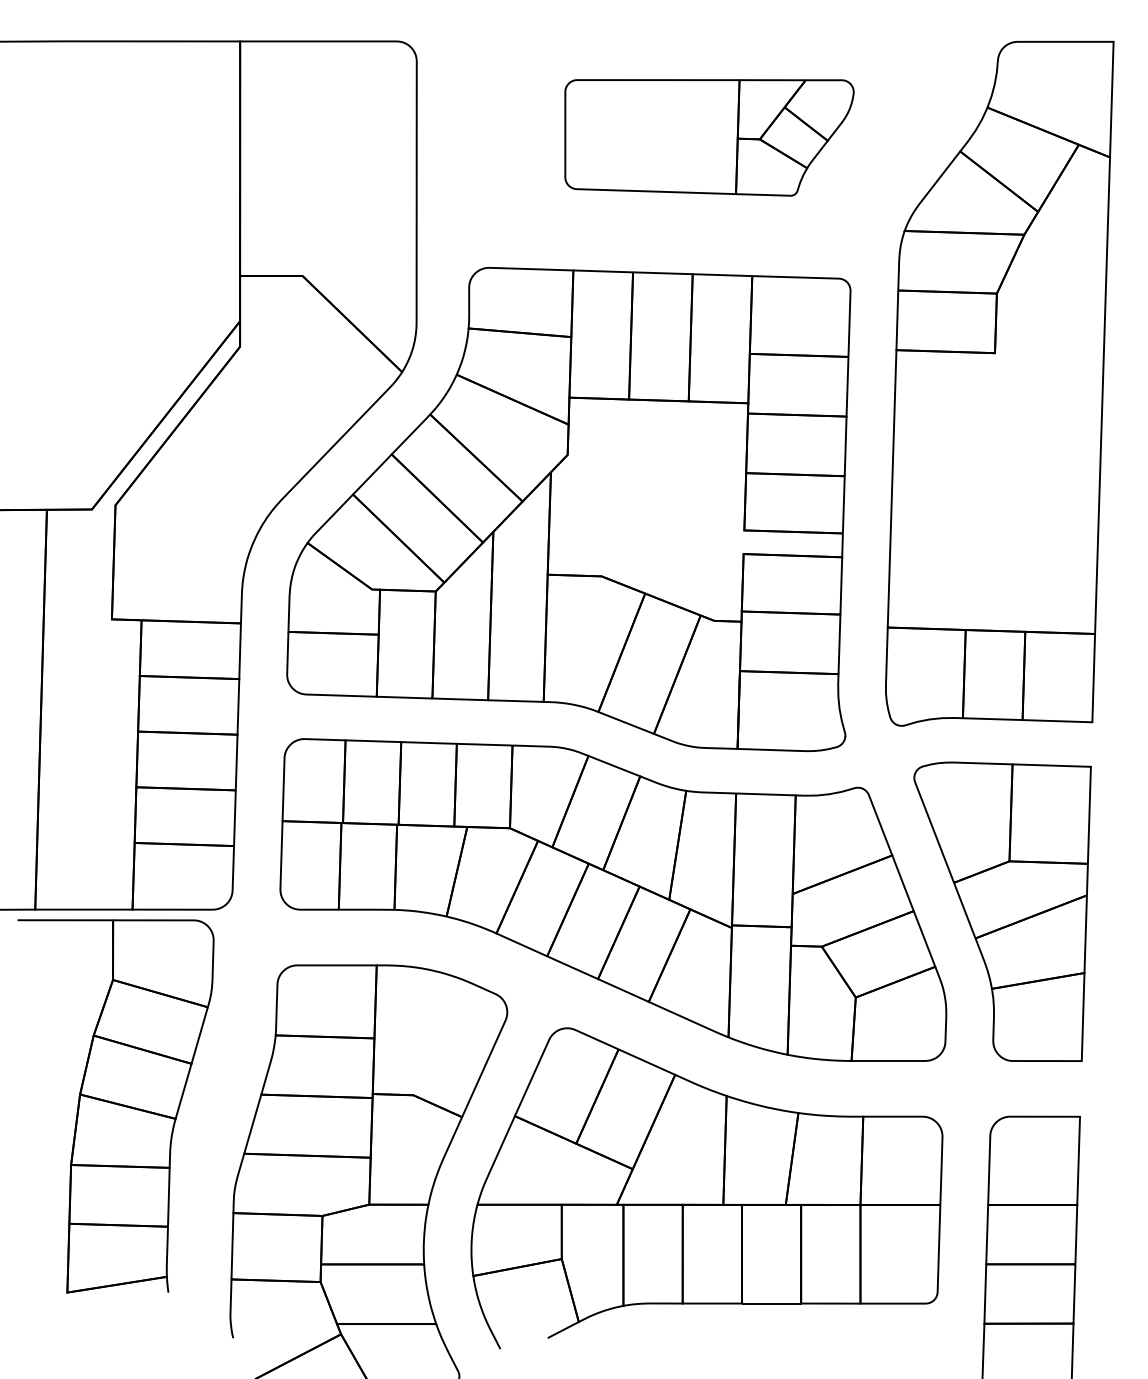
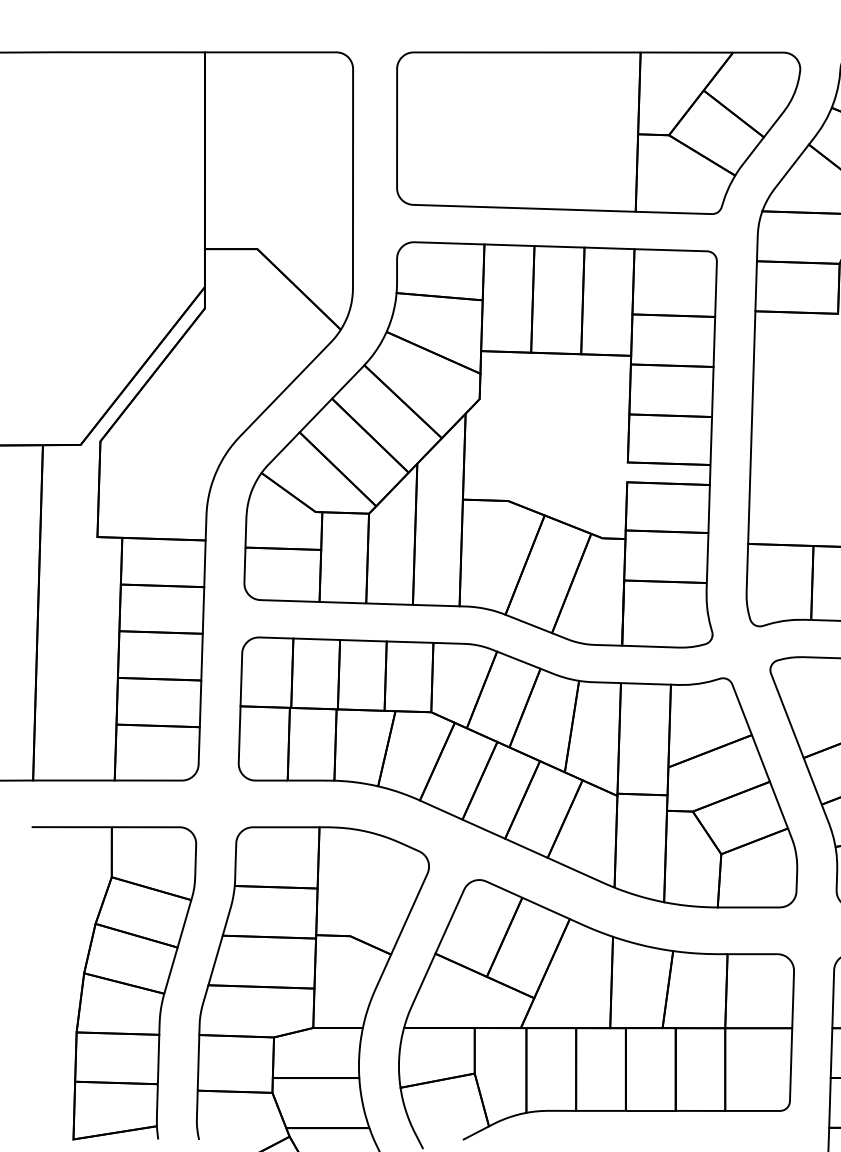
part: (709, 137) -> (598, 132), size x1.67
part: (115, 1106) -> (113, 983), moved

